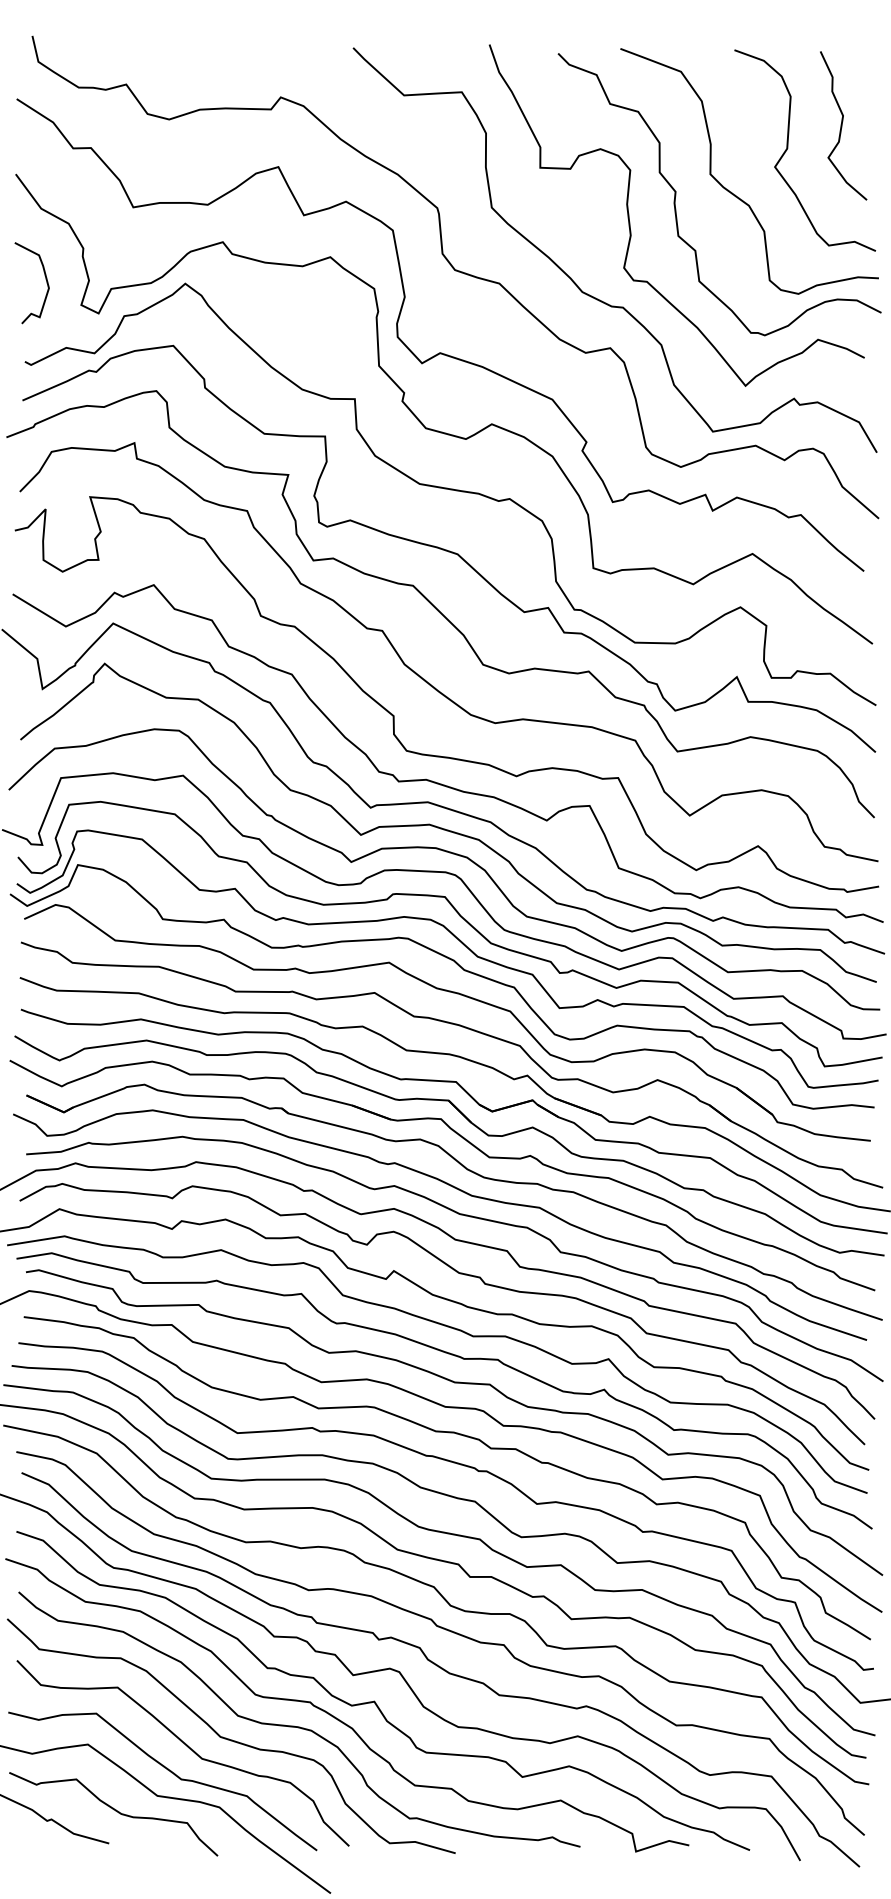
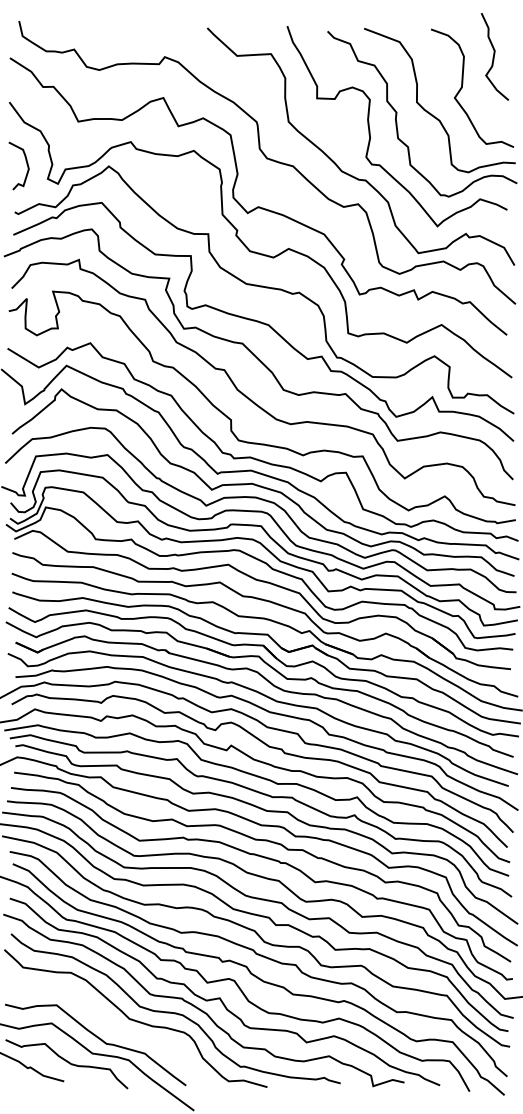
curve: (842, 125) -> (494, 56), moved
curve: (184, 1746) -> (108, 1024), removed

